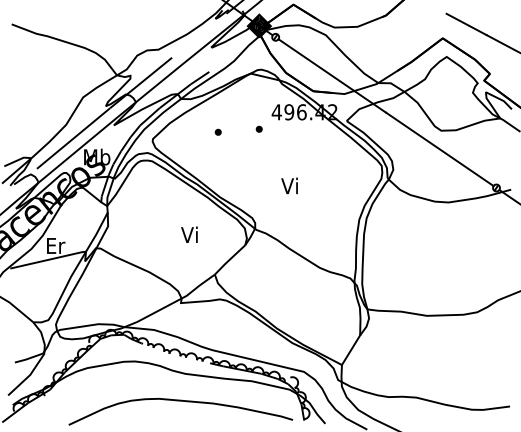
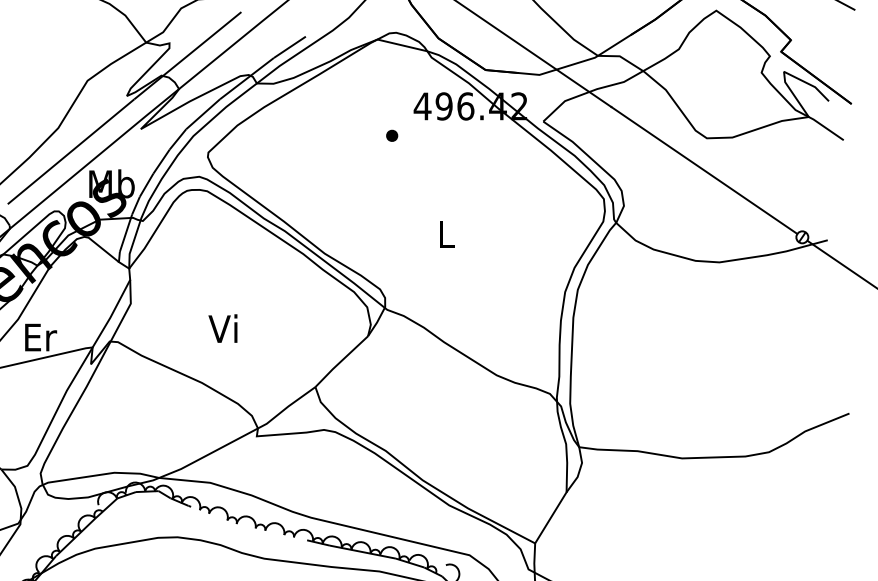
part: (217, 131) -> (319, 139), removed
text: (289, 185) -> (444, 233), Vi -> L
text: (189, 234) -> (223, 328), moved

